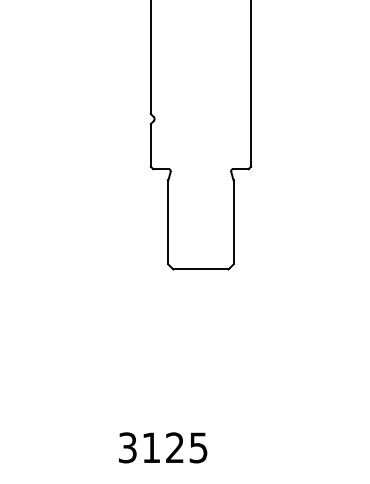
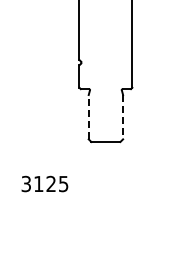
line: (167, 221) -> (88, 116), solid -> dashed
line: (234, 223) -> (123, 117), solid -> dashed
text: (162, 446) -> (44, 183), moved

